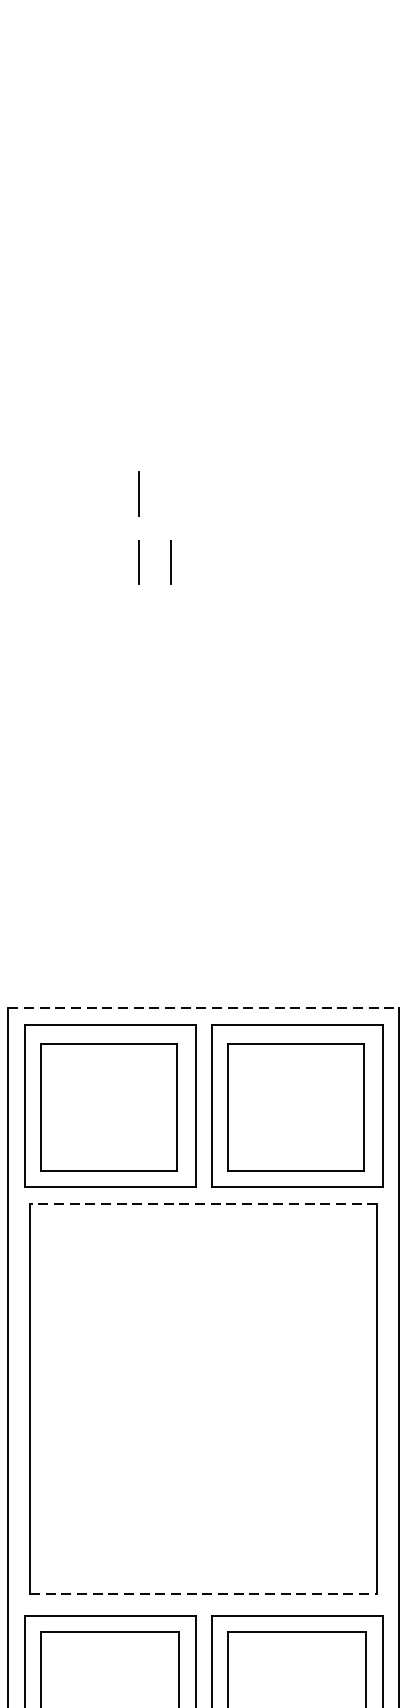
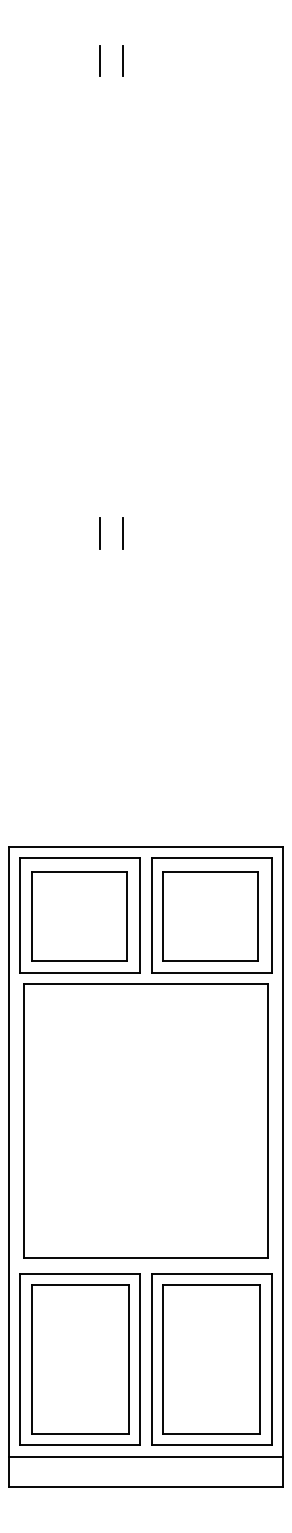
line: (137, 493) -> (99, 485), removed
line: (204, 1007) -> (146, 846), dashed -> solid
line: (203, 1204) -> (145, 984), dashed -> solid
line: (203, 1594) -> (145, 1258), dashed -> solid

